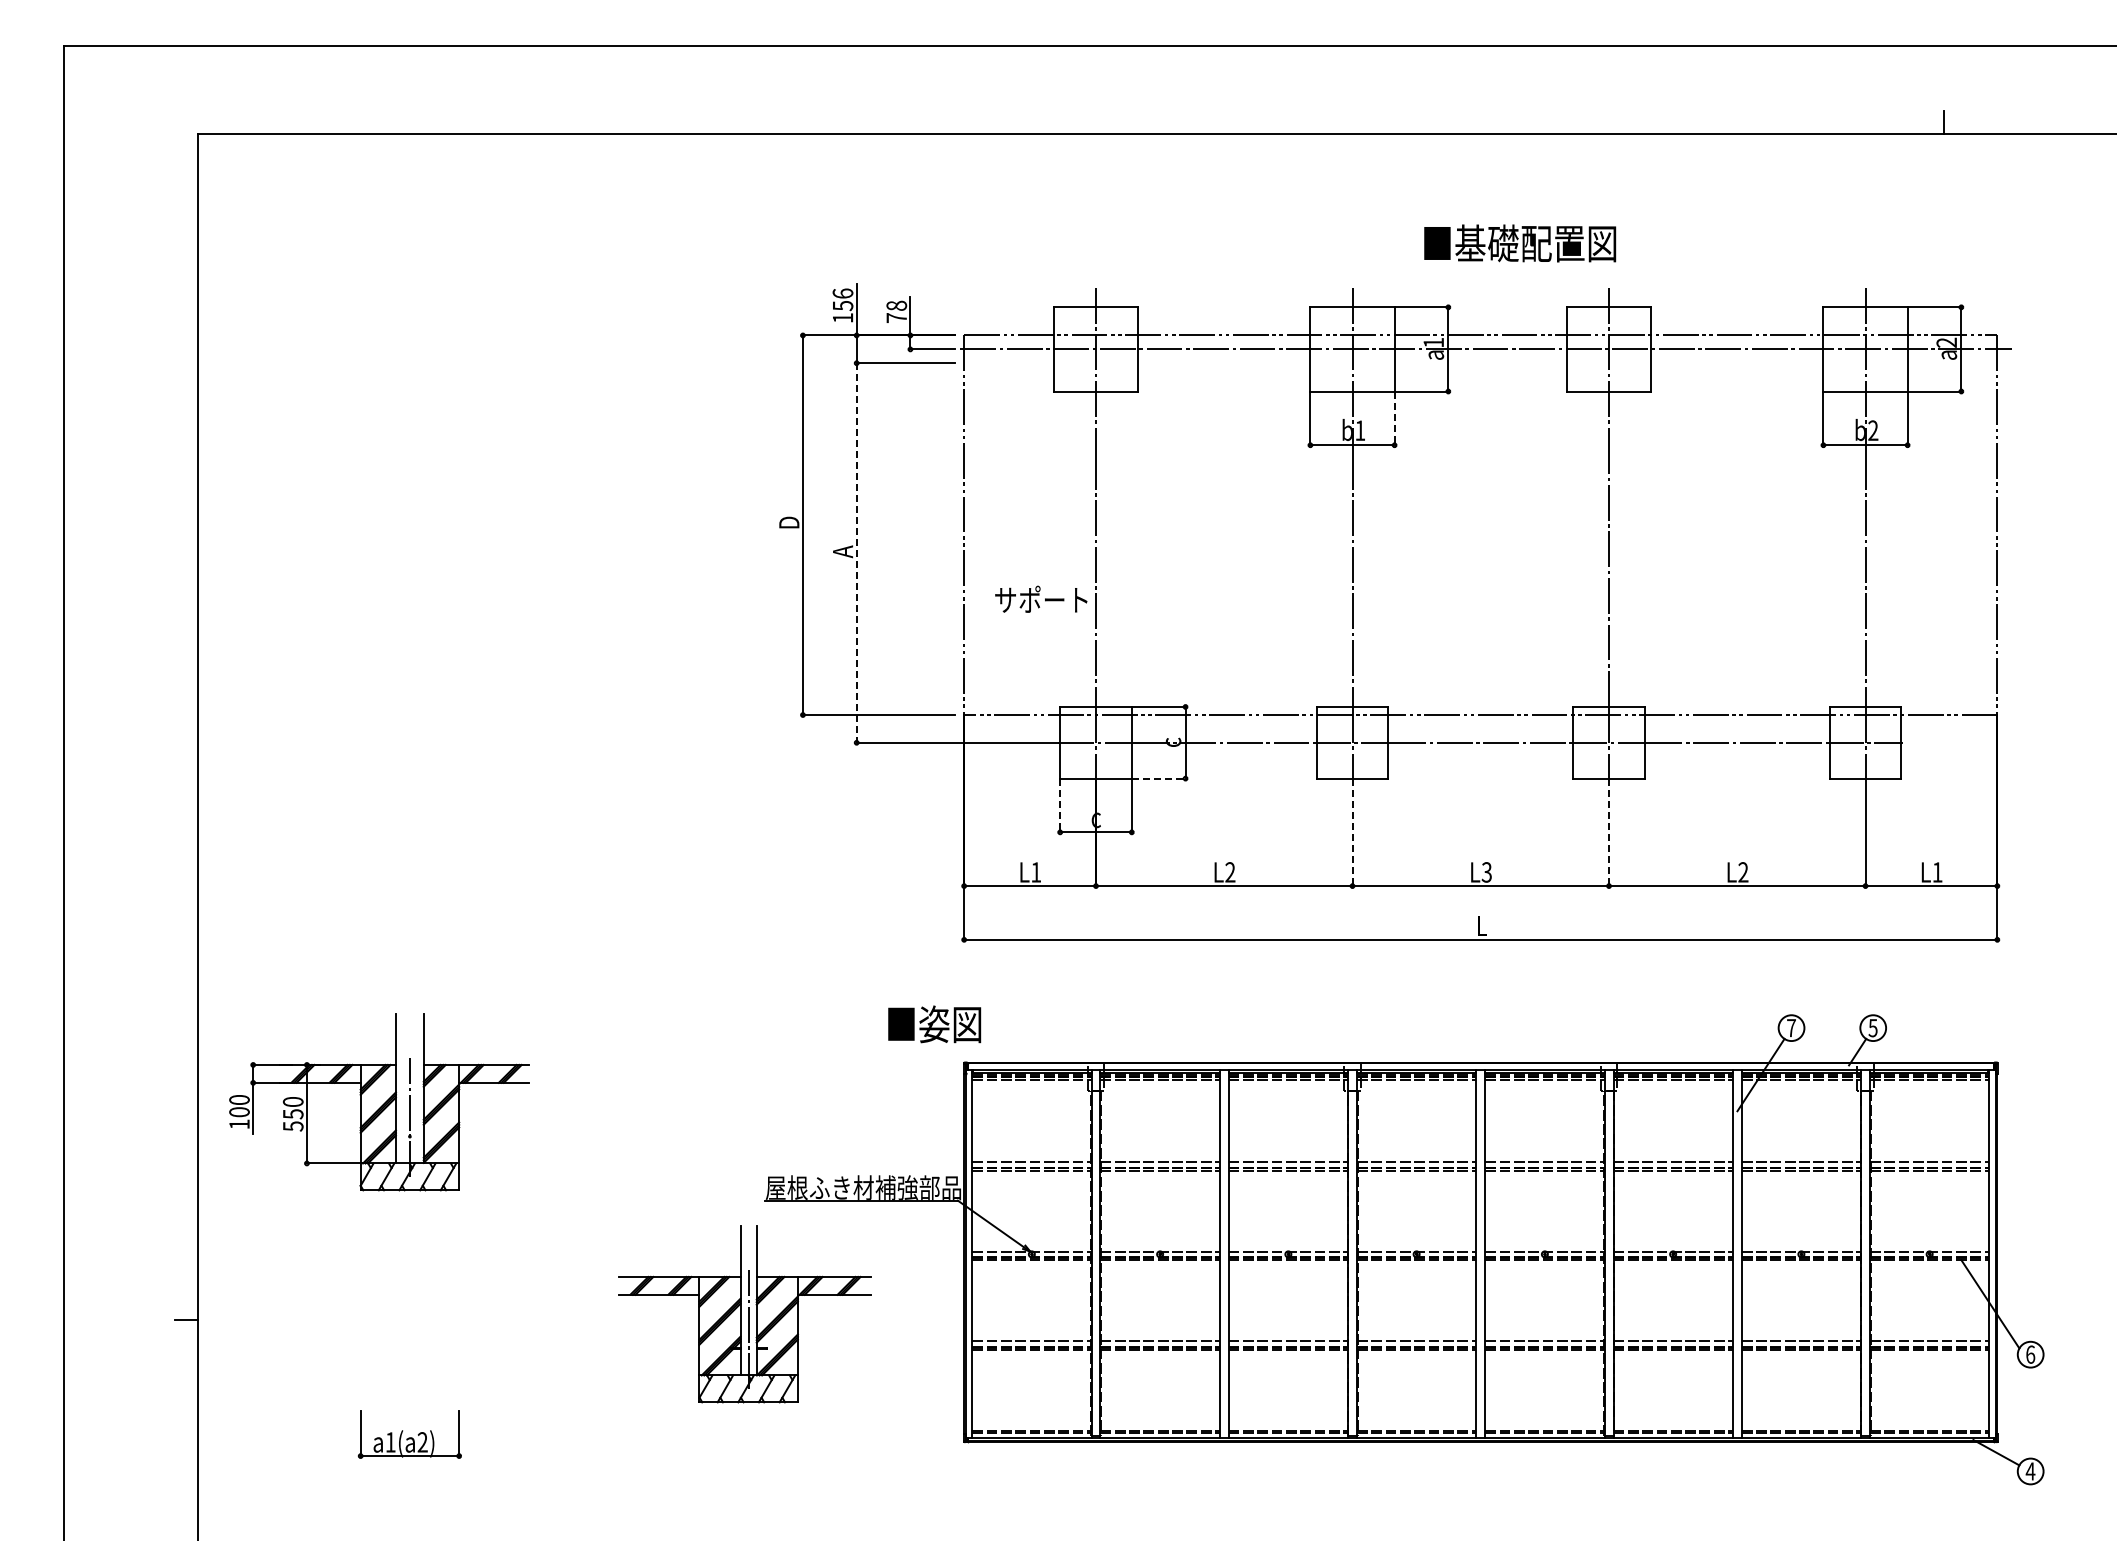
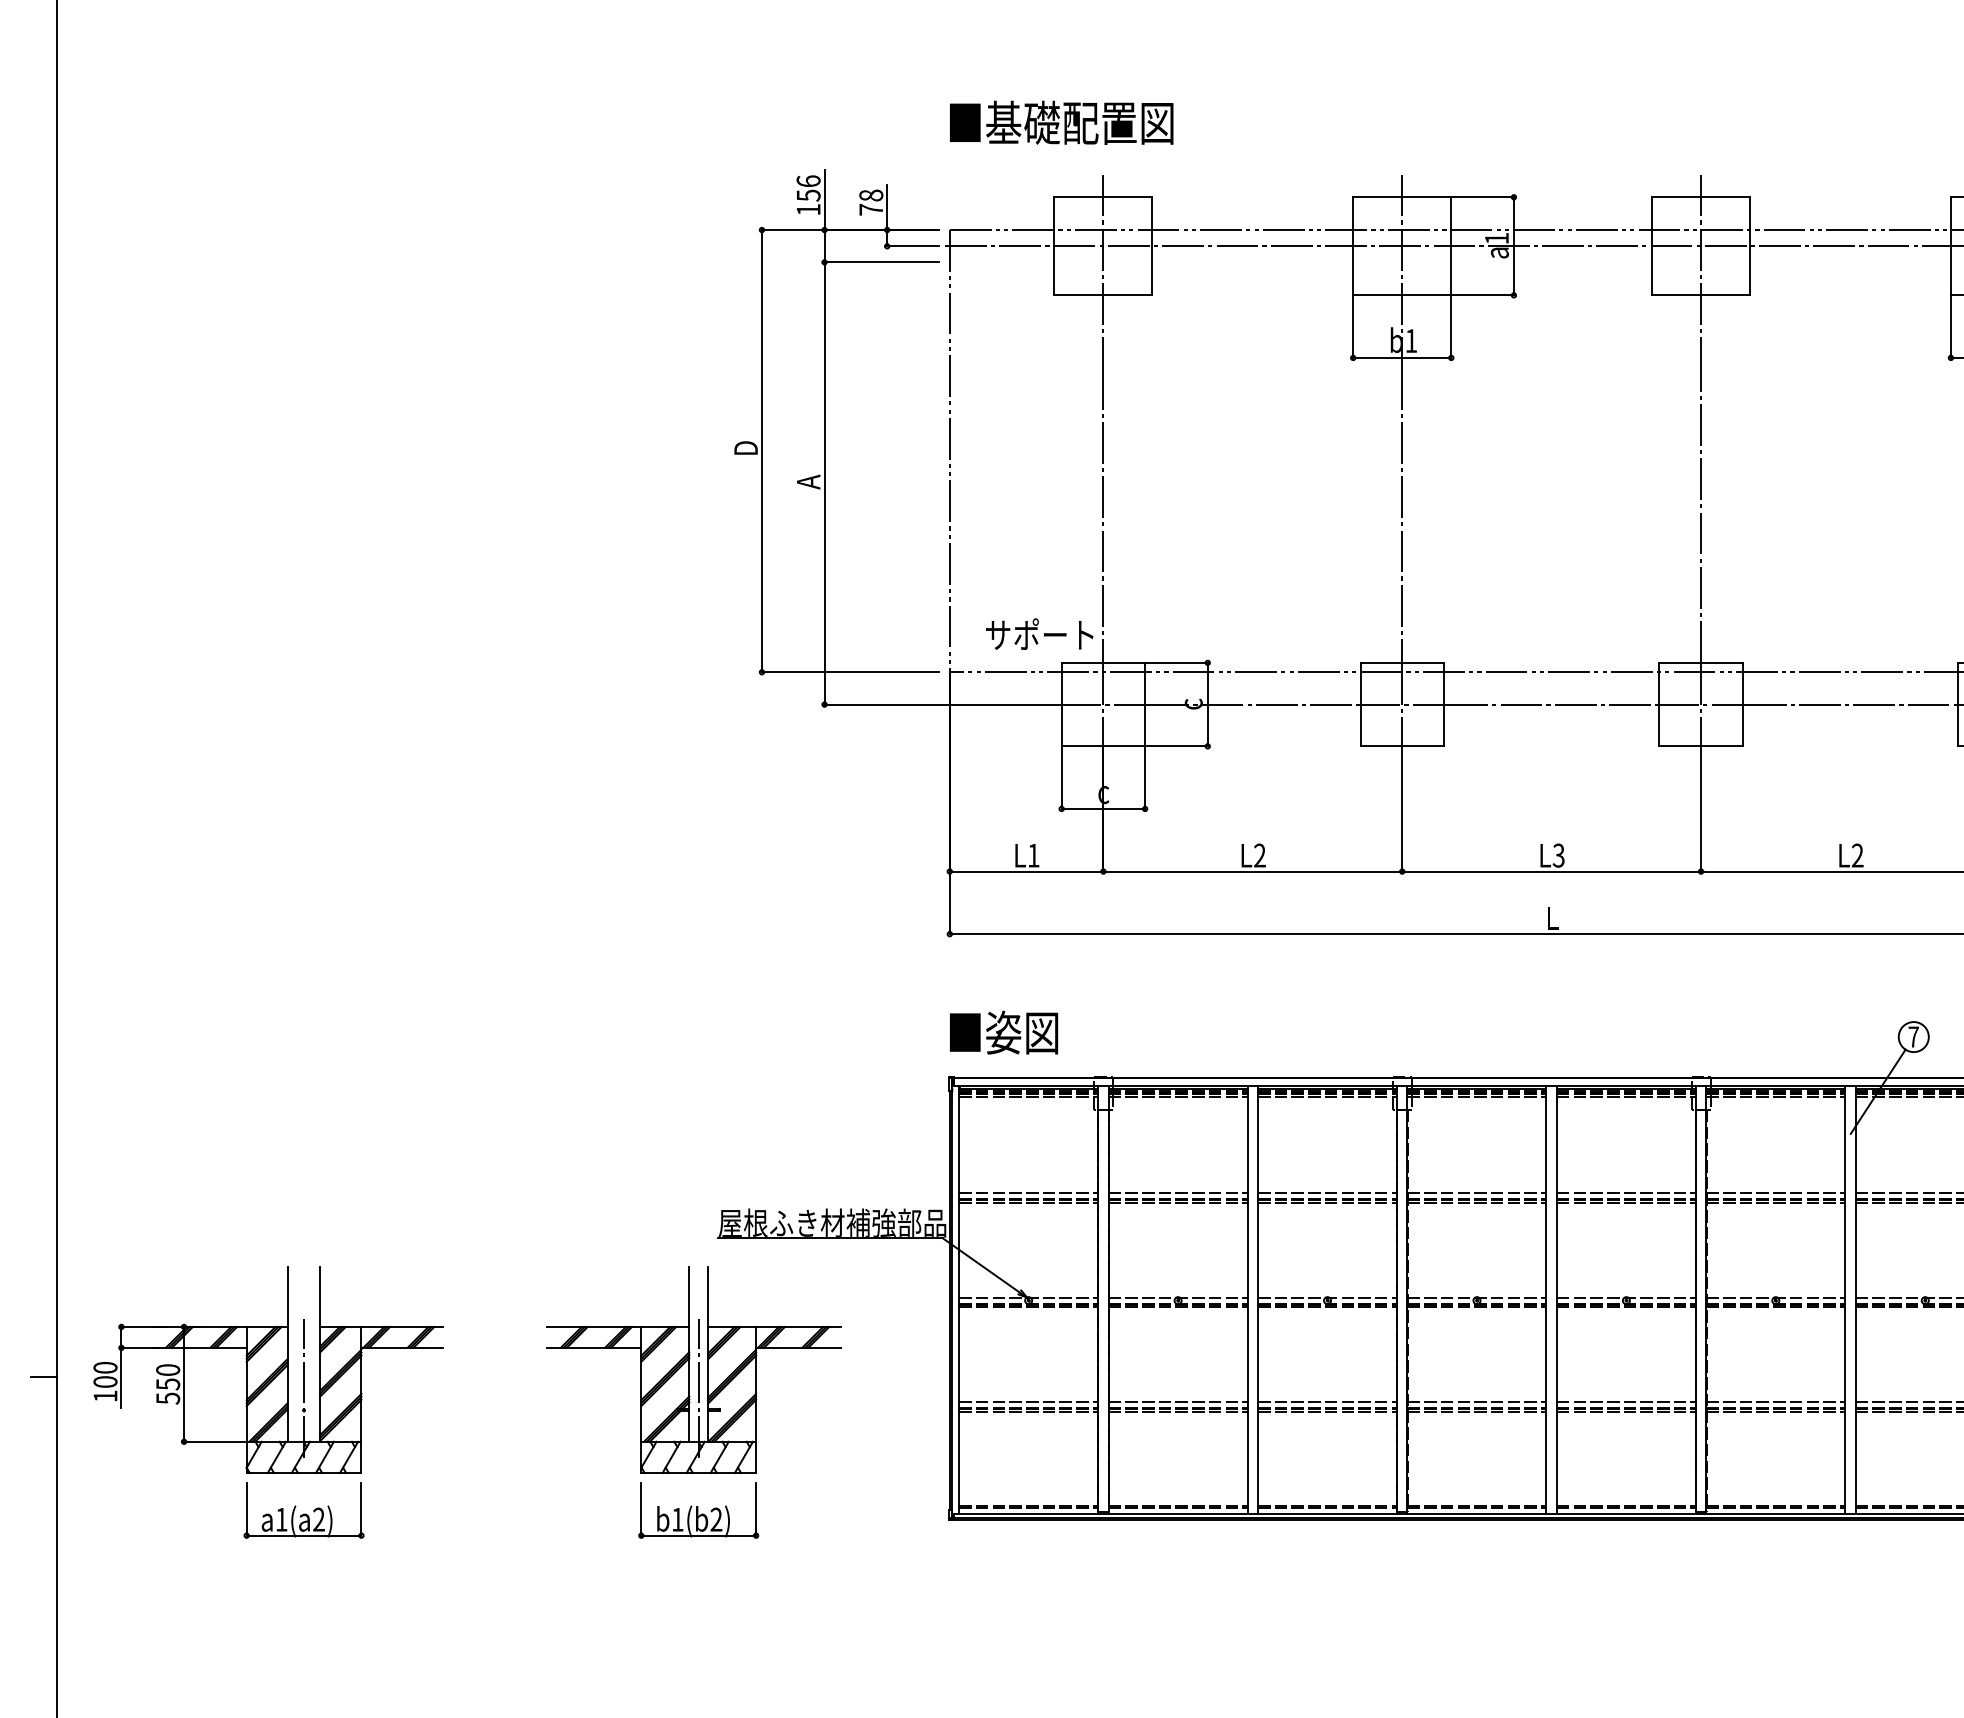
text: (1520, 243) -> (1062, 122), moved
line: (1394, 418) -> (1451, 326), dashed -> solid
line: (856, 553) -> (824, 484), dashed -> solid
text: (1041, 598) -> (1039, 633), moved
line: (1158, 778) -> (1176, 746), dashed -> solid
line: (1060, 805) -> (1062, 777), dashed -> solid
line: (1352, 832) -> (1402, 809), dashed -> solid
line: (1609, 832) -> (1701, 809), dashed -> solid
text: (934, 1024) -> (1003, 1032), moved
part: (379, 1102) -> (268, 1370), moved
part: (748, 1434) -> (698, 1510), added

